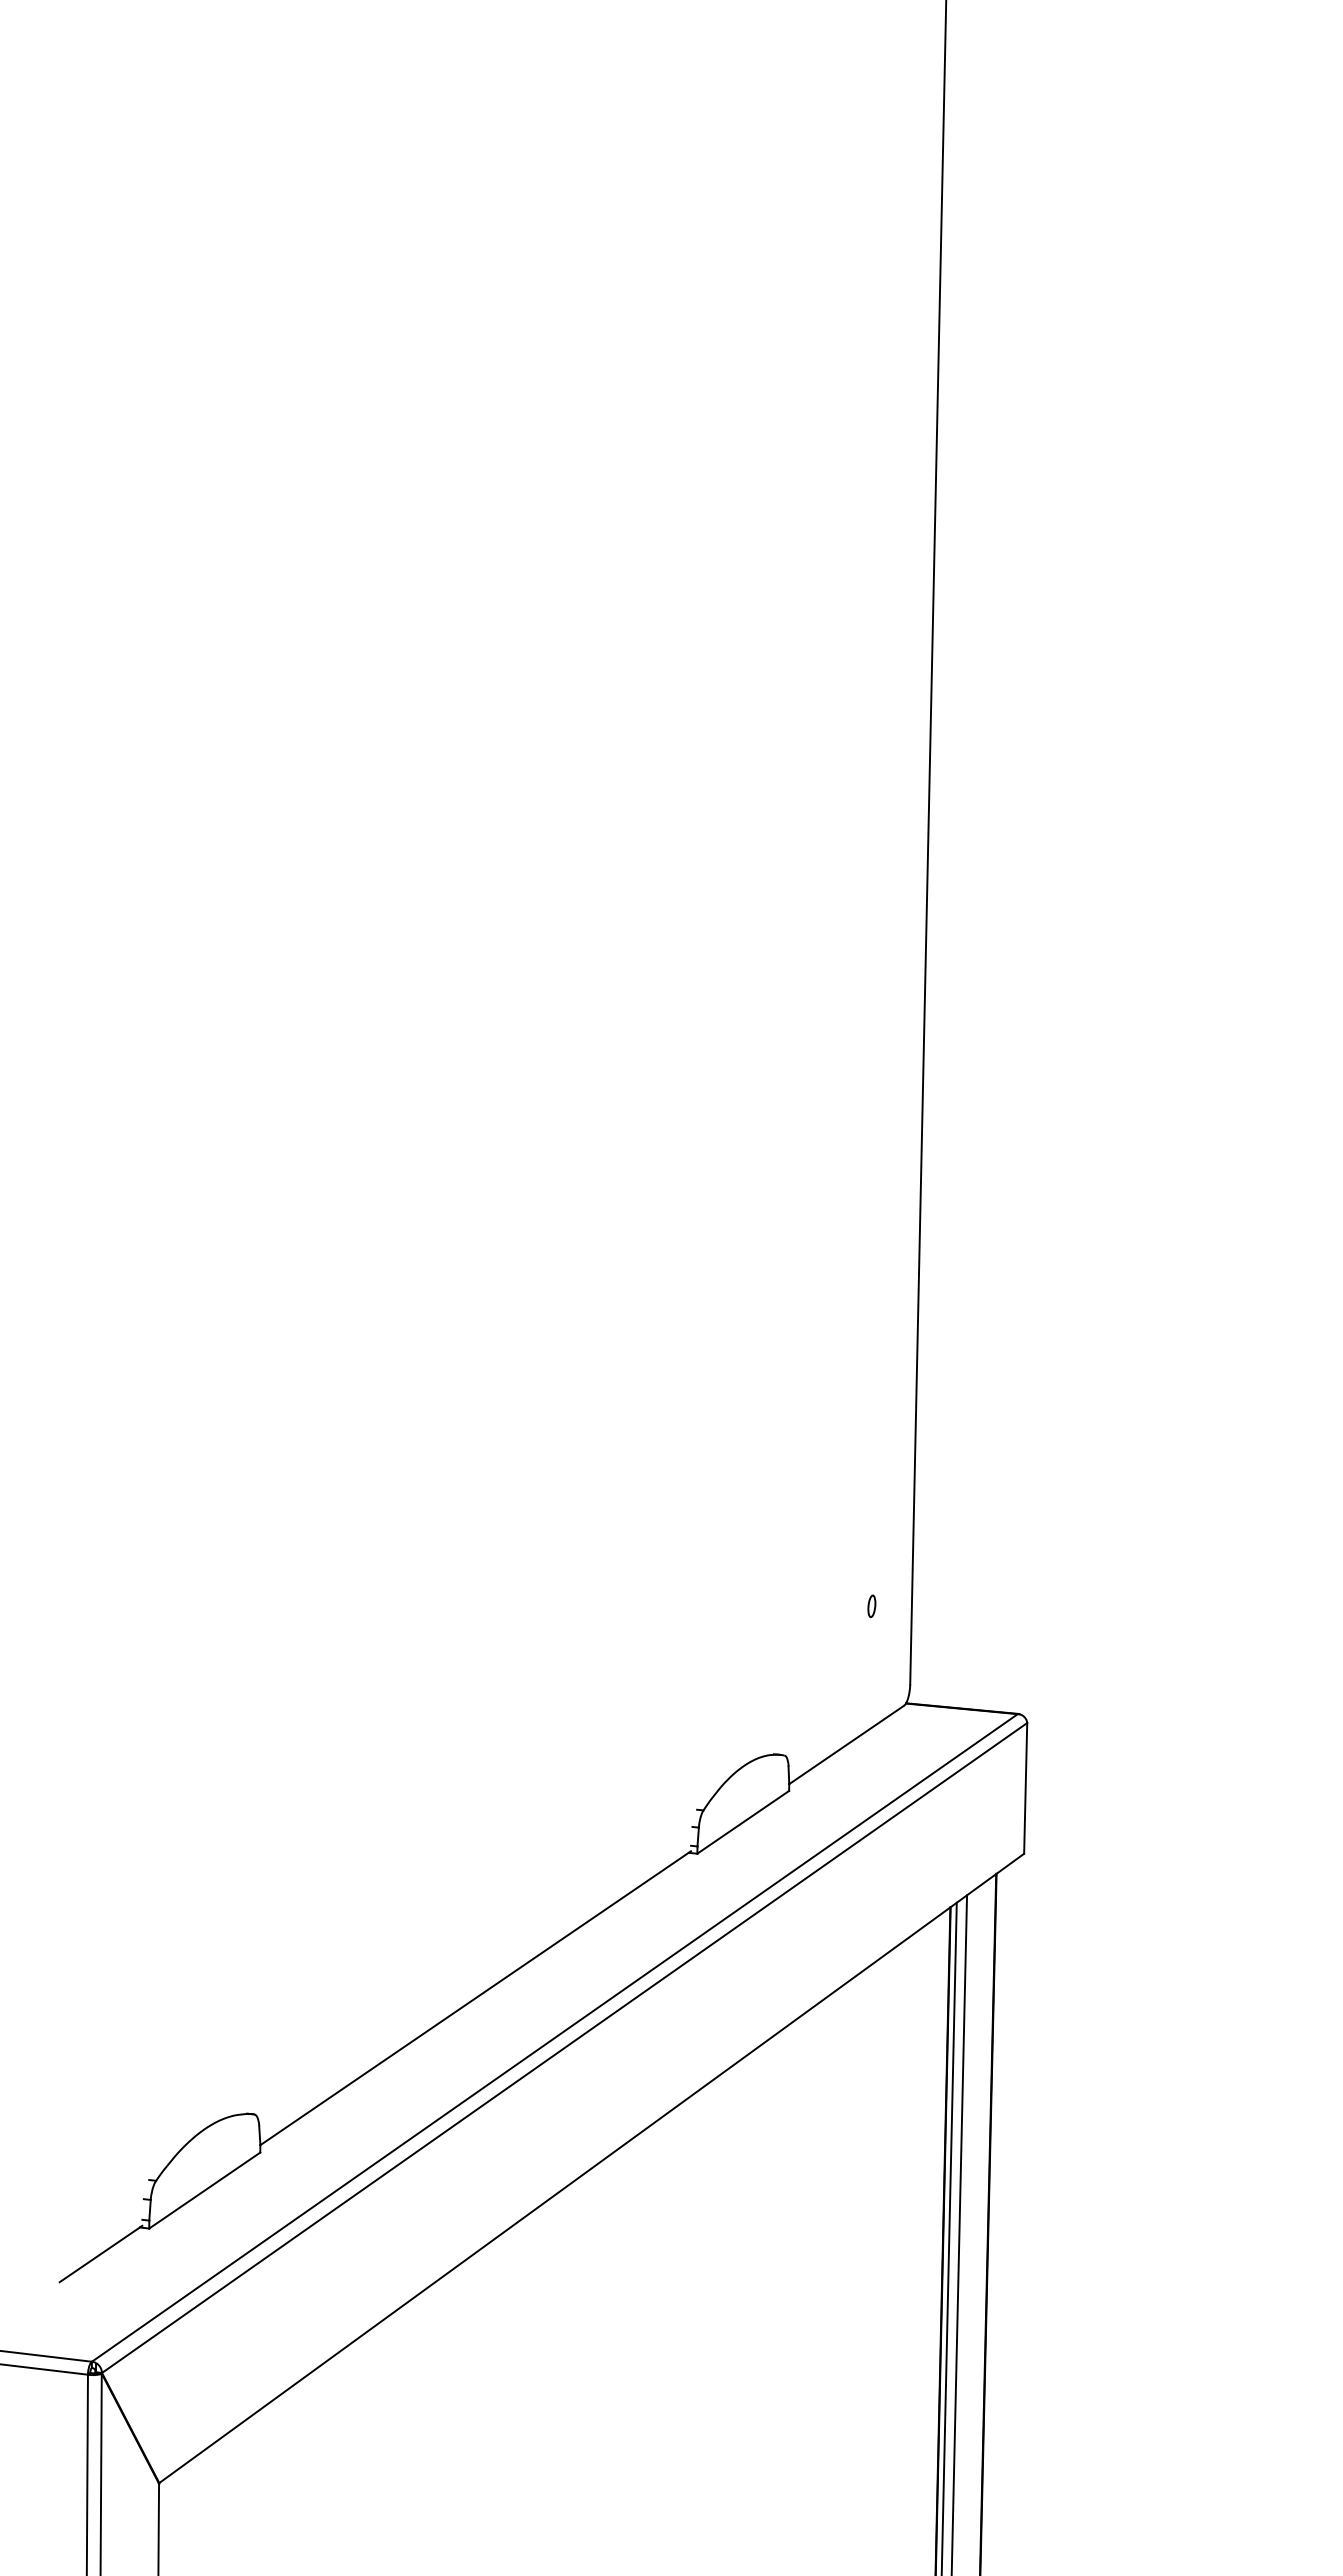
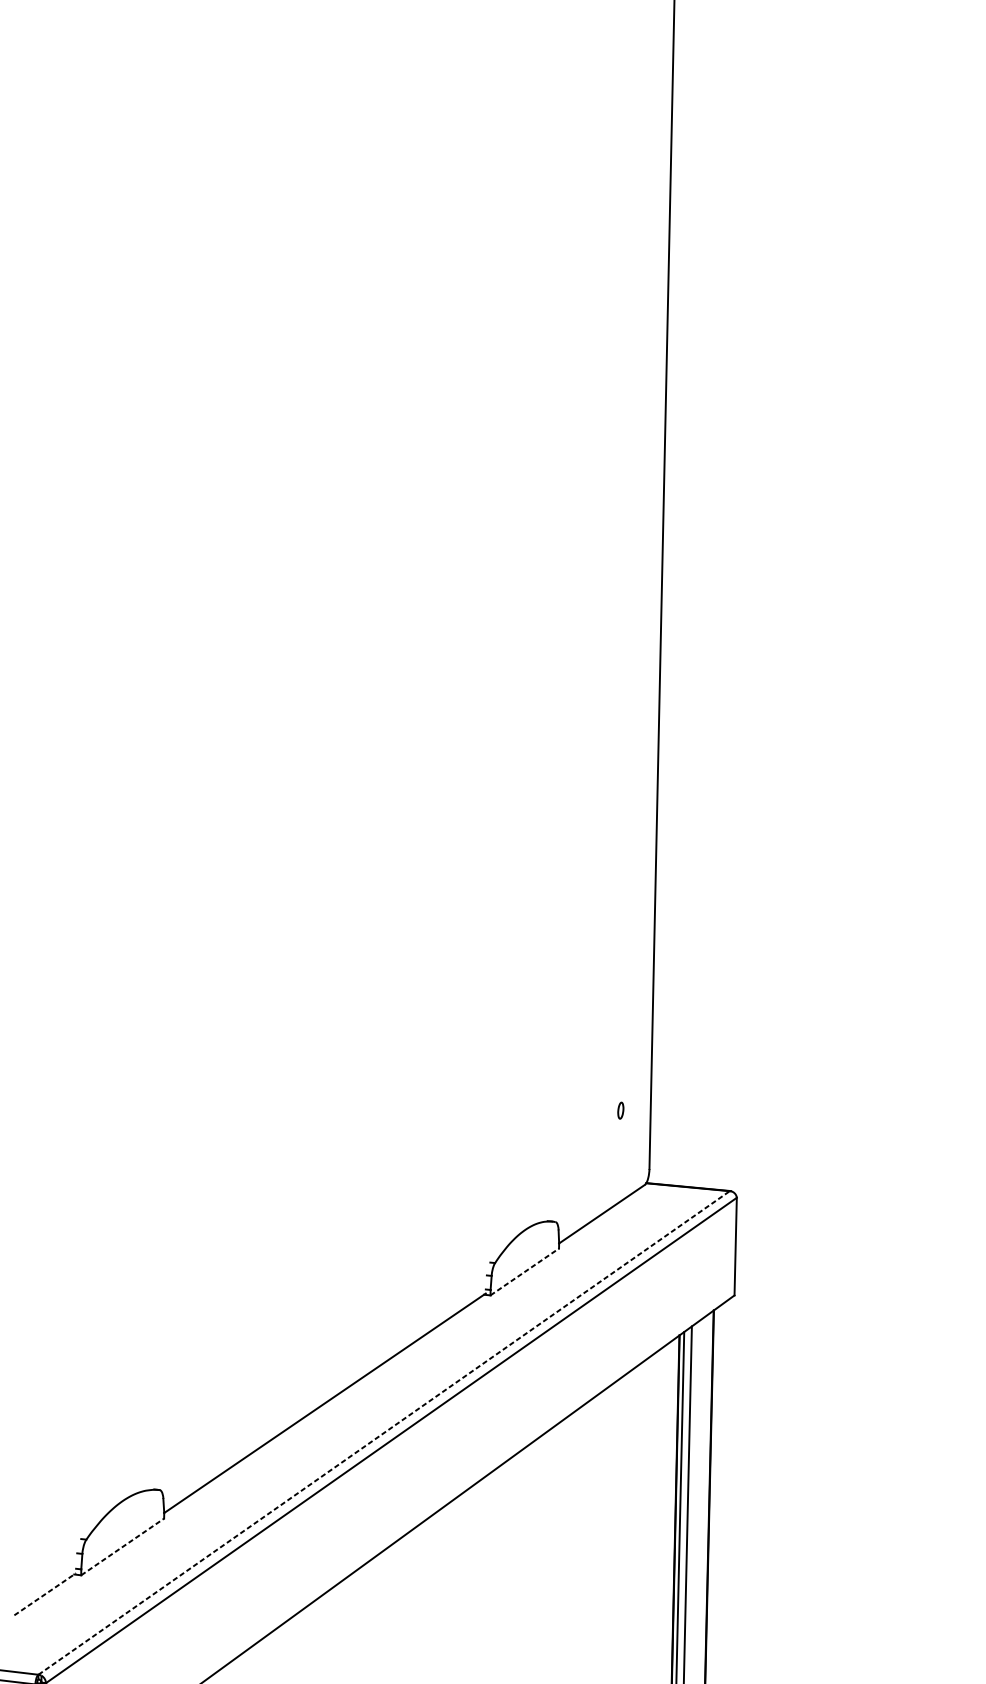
line: (743, 1822) -> (524, 1272), solid -> dashed
line: (554, 2037) -> (383, 1432), solid -> dashed
line: (205, 2190) -> (123, 1546), solid -> dashed
line: (101, 2253) -> (45, 1593), solid -> dashed

